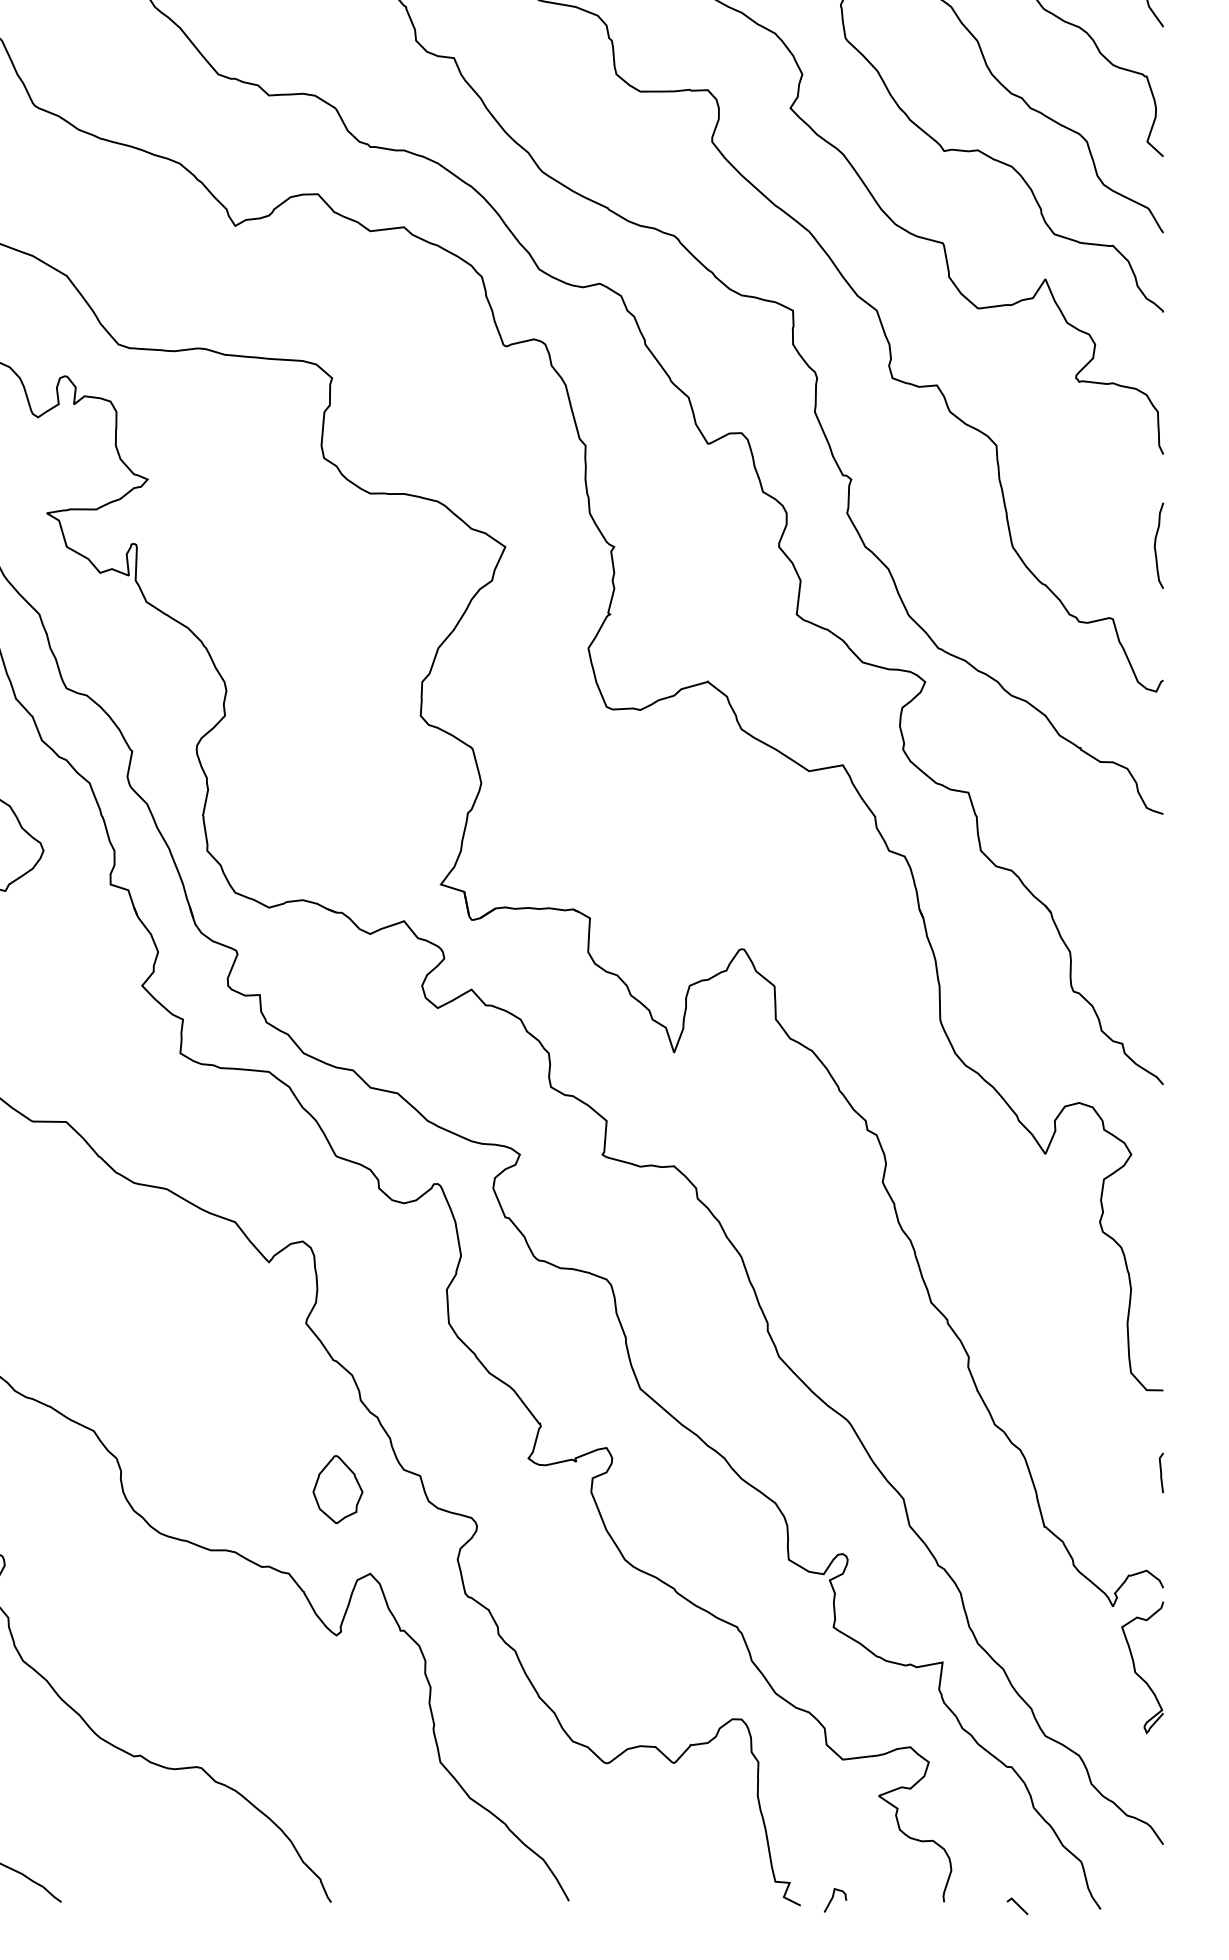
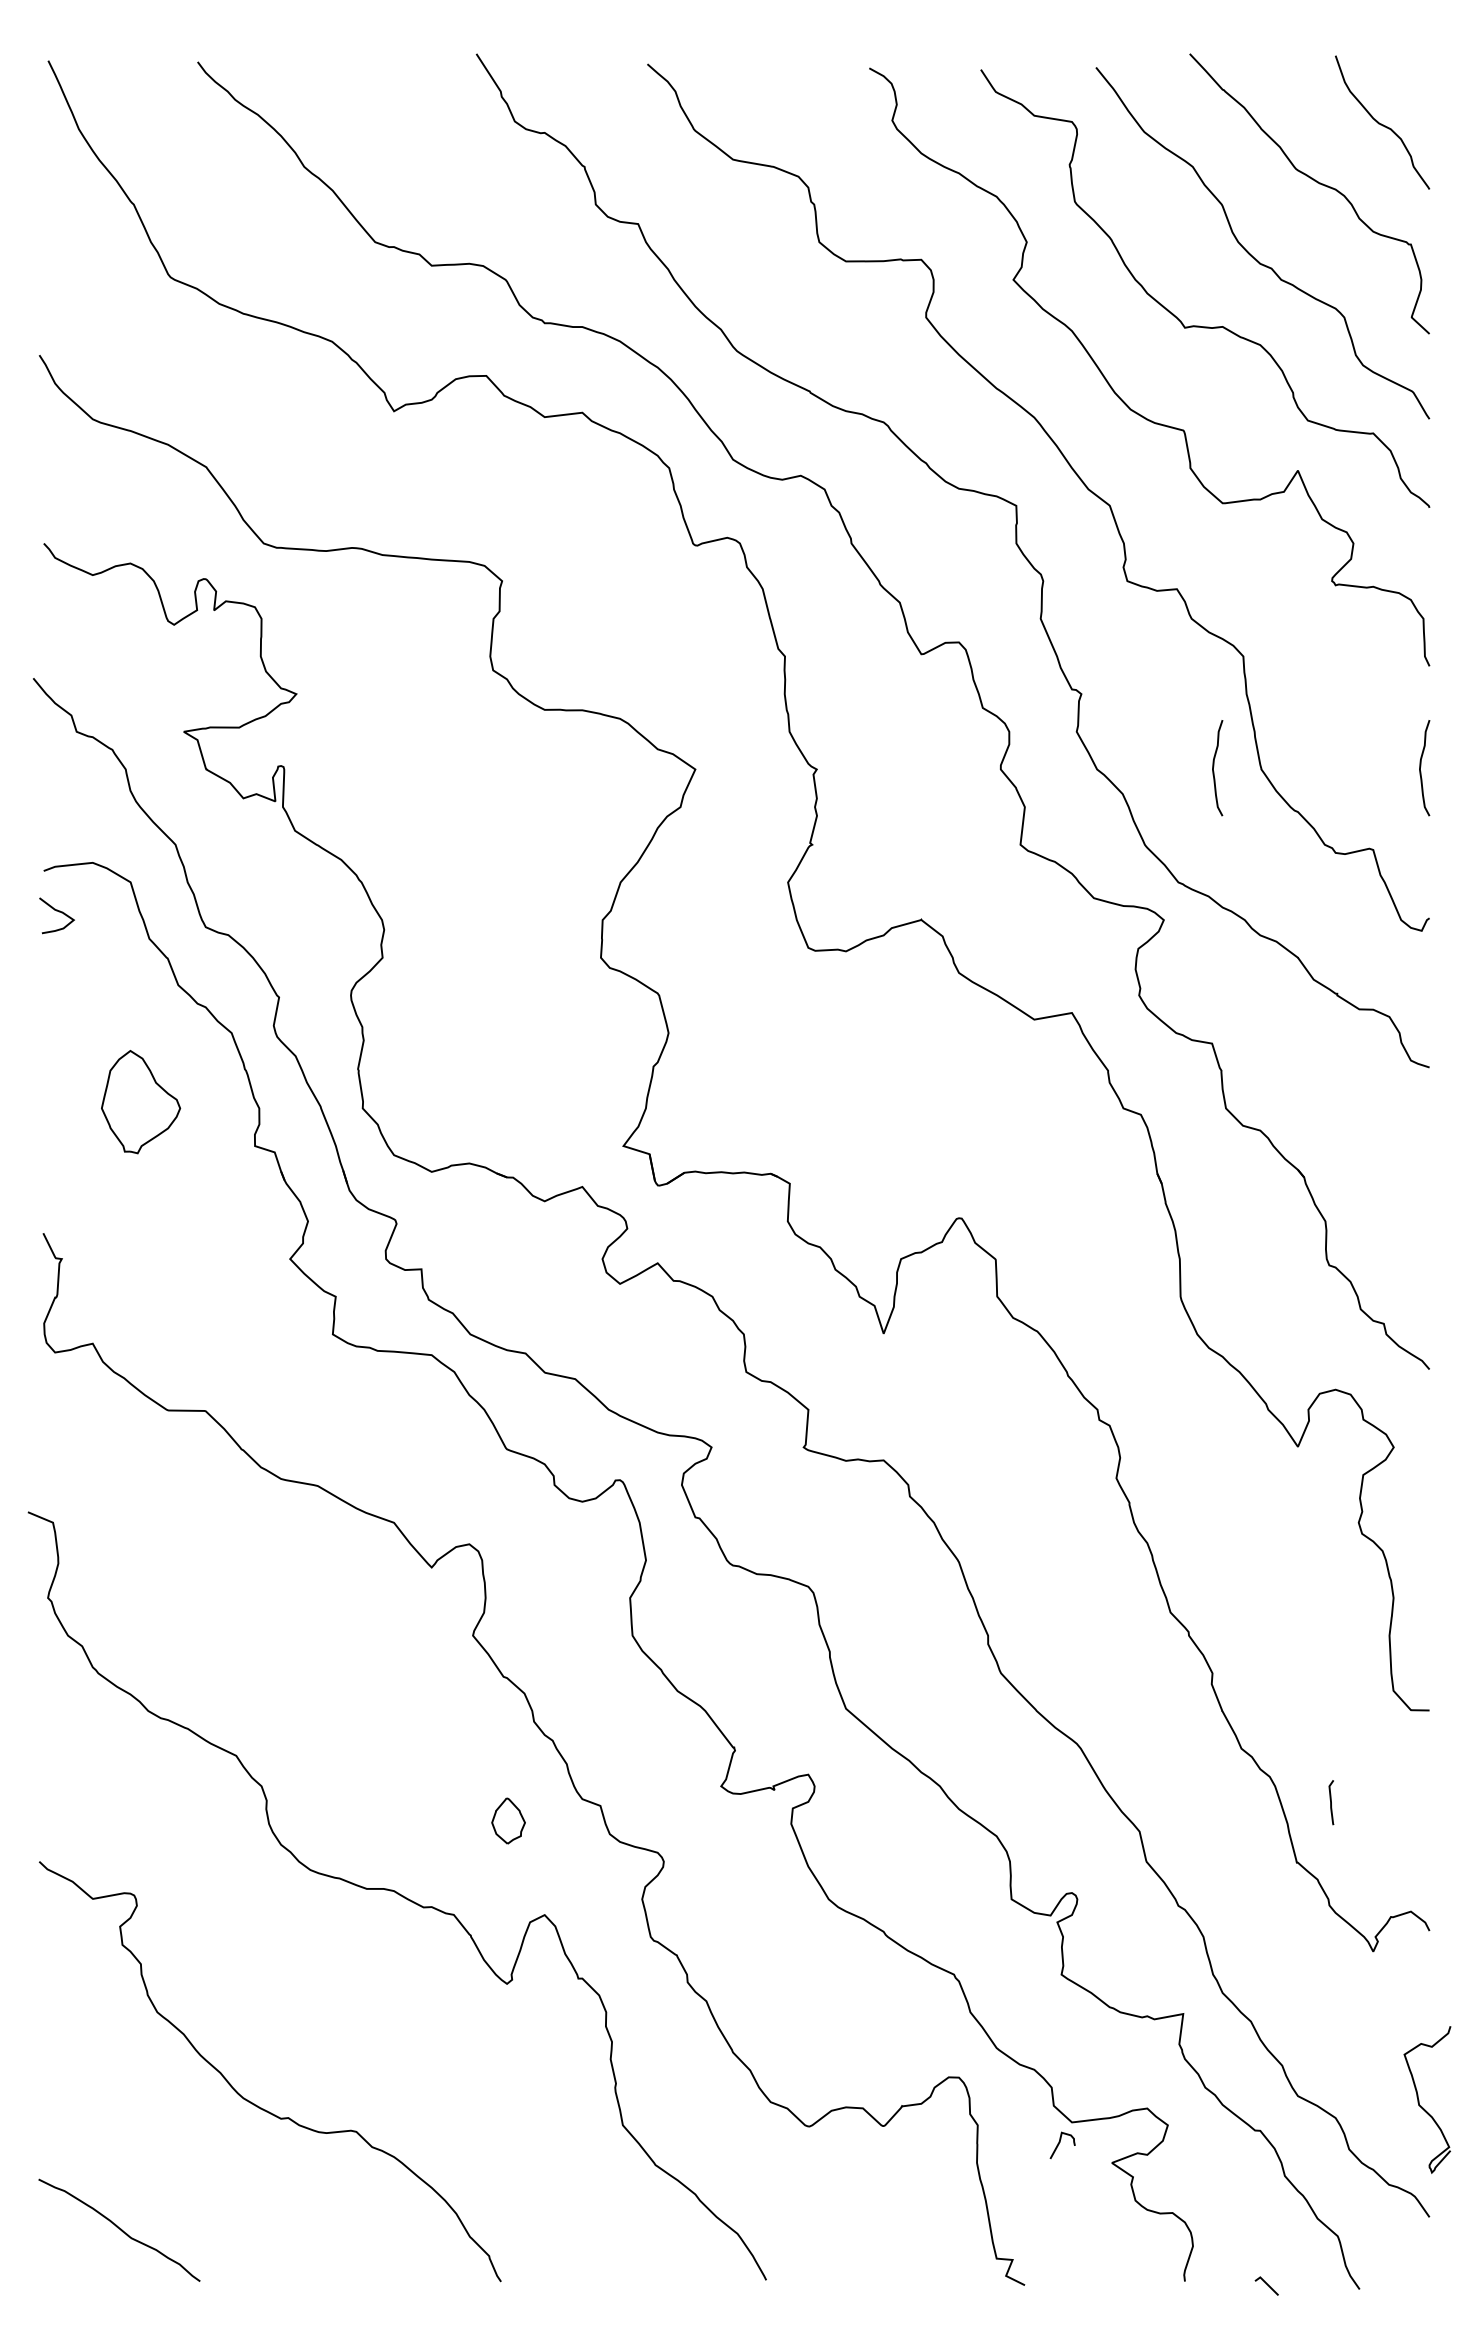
curve: (970, 544) -> (1214, 766), added
curve: (1161, 1472) -> (1331, 1802), moved
part: (337, 1489) -> (508, 1820), size x0.6
curve: (1135, 1667) -> (1419, 2099), moved
curve: (832, 1899) -> (1059, 2144), moved

